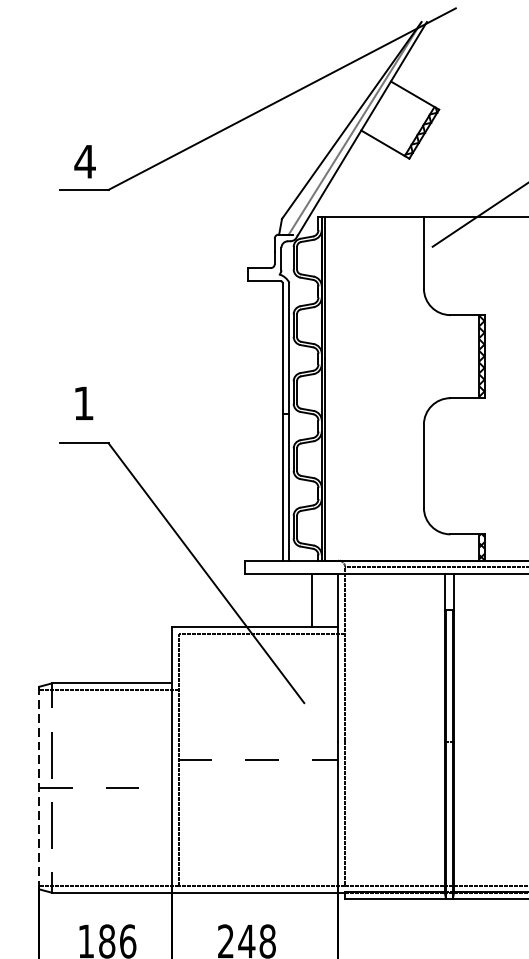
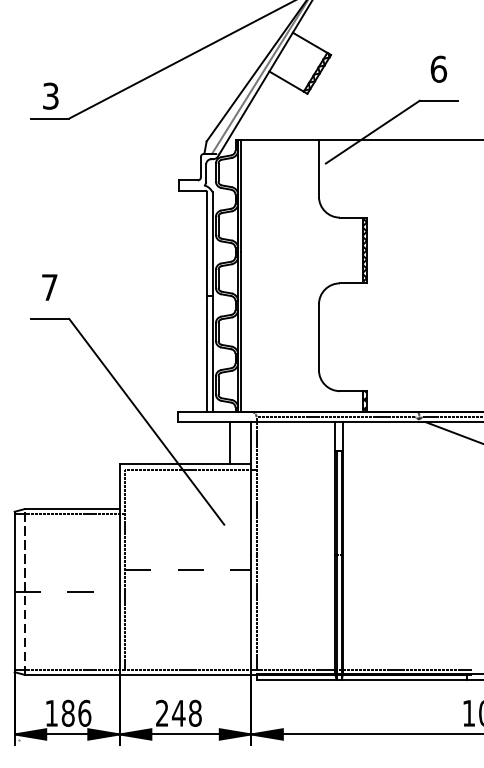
text: (84, 160) -> (50, 95), 4 -> 3
text: (83, 403) -> (49, 287), 1 -> 7
line: (39, 787) -> (14, 591), dashed -> solid

